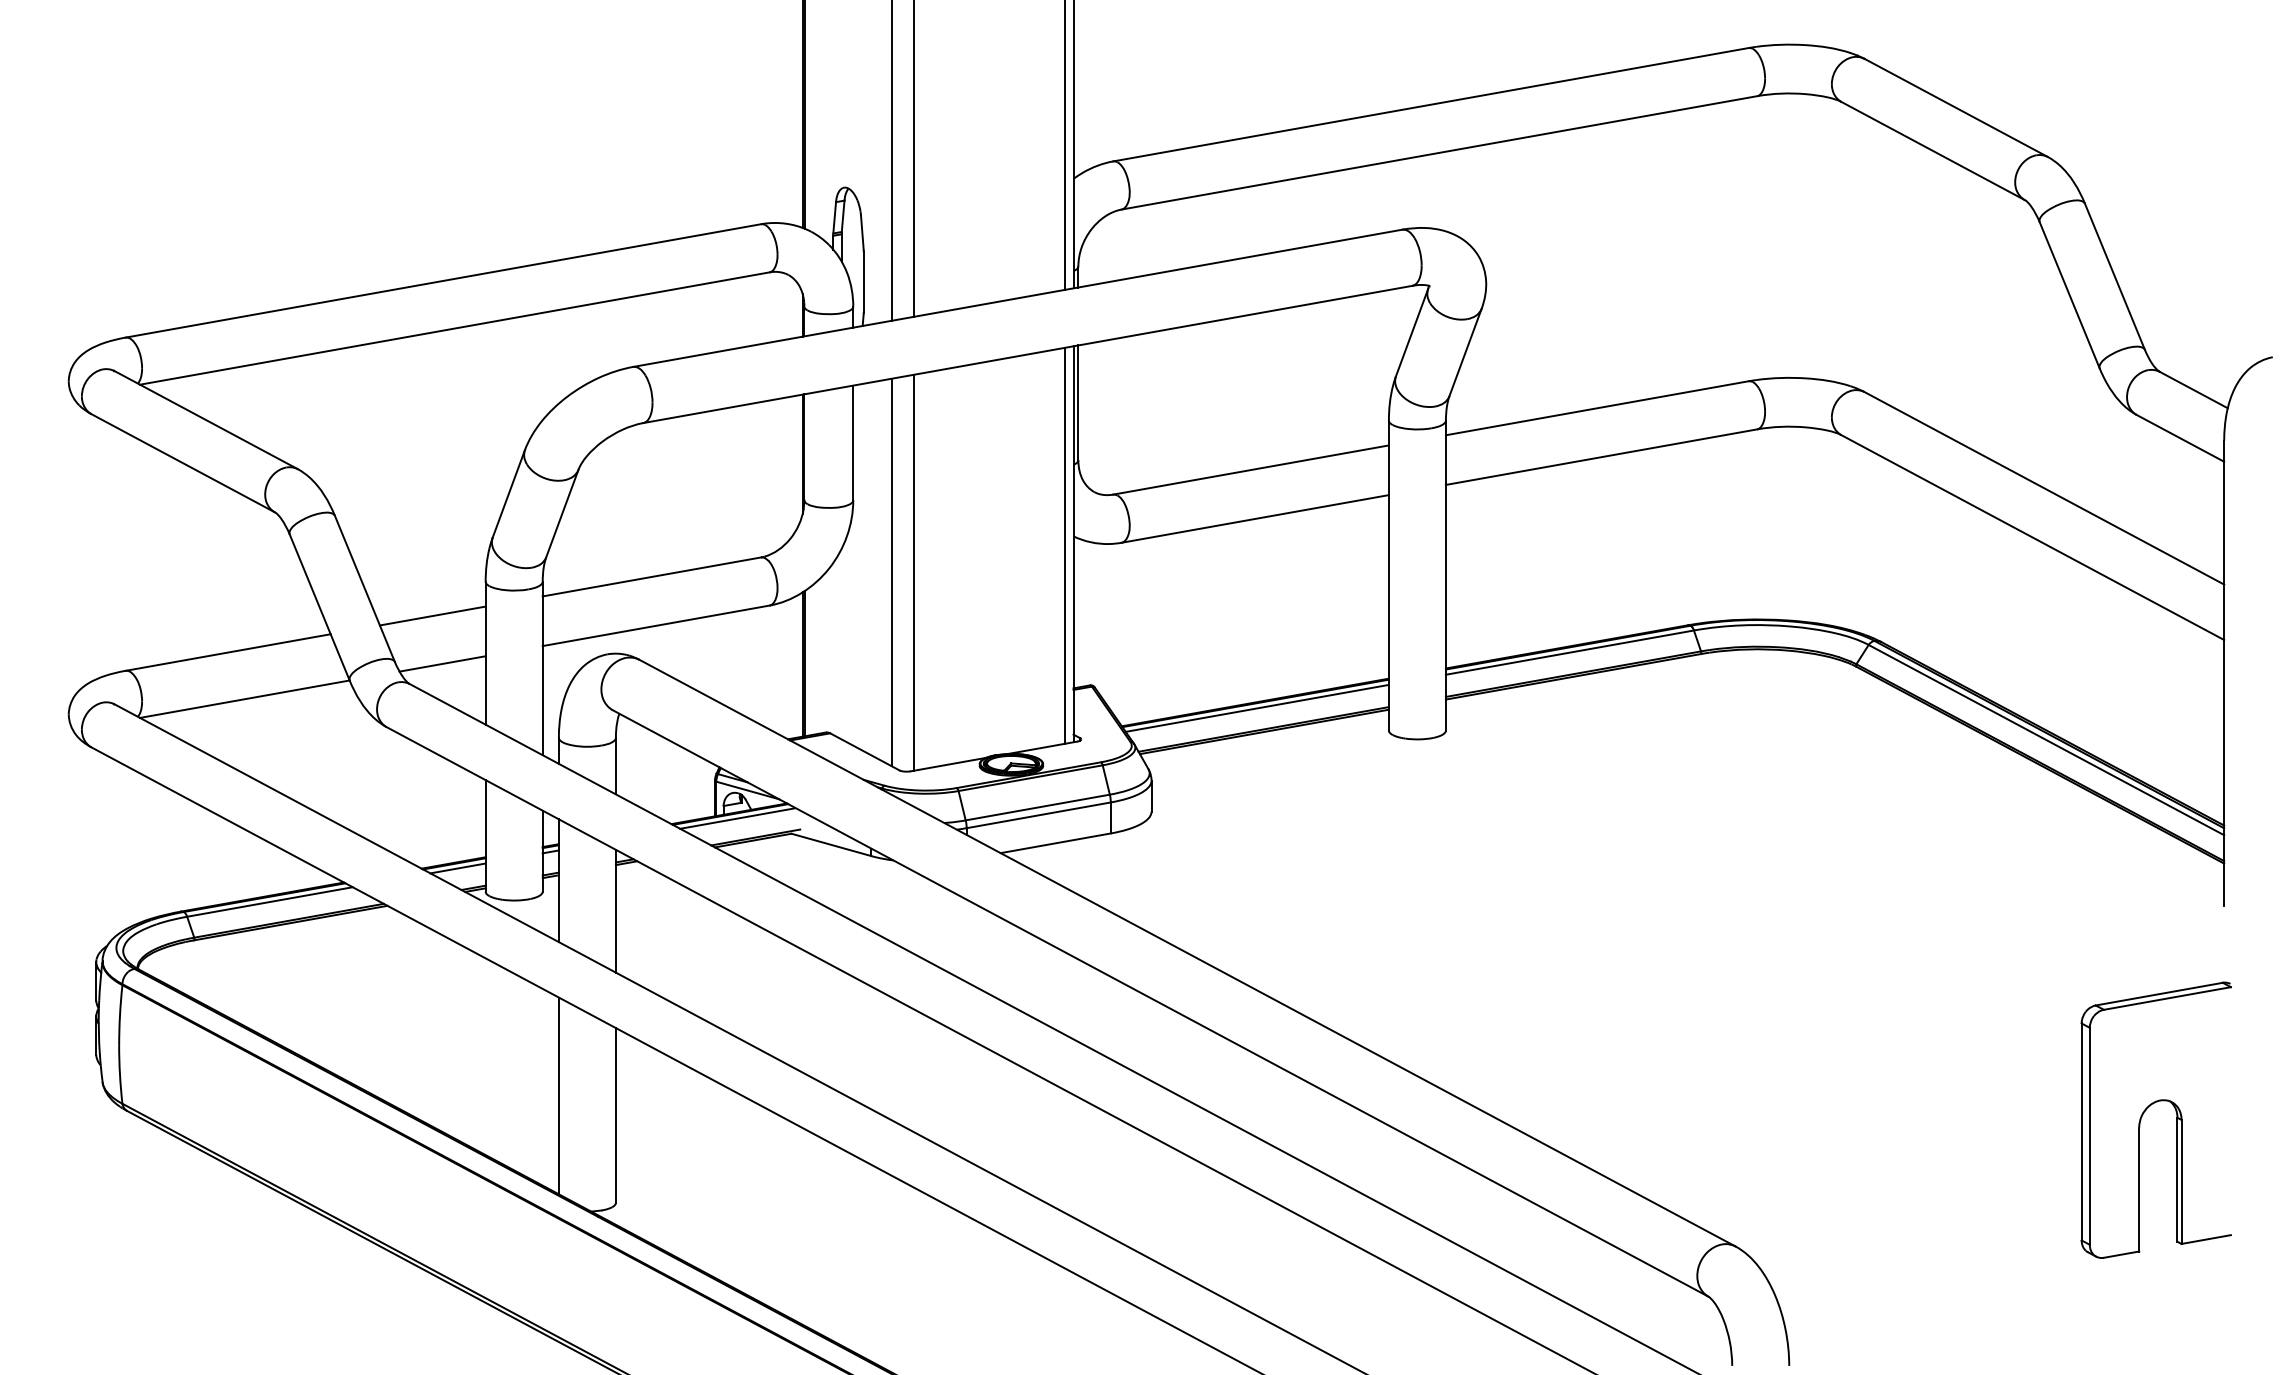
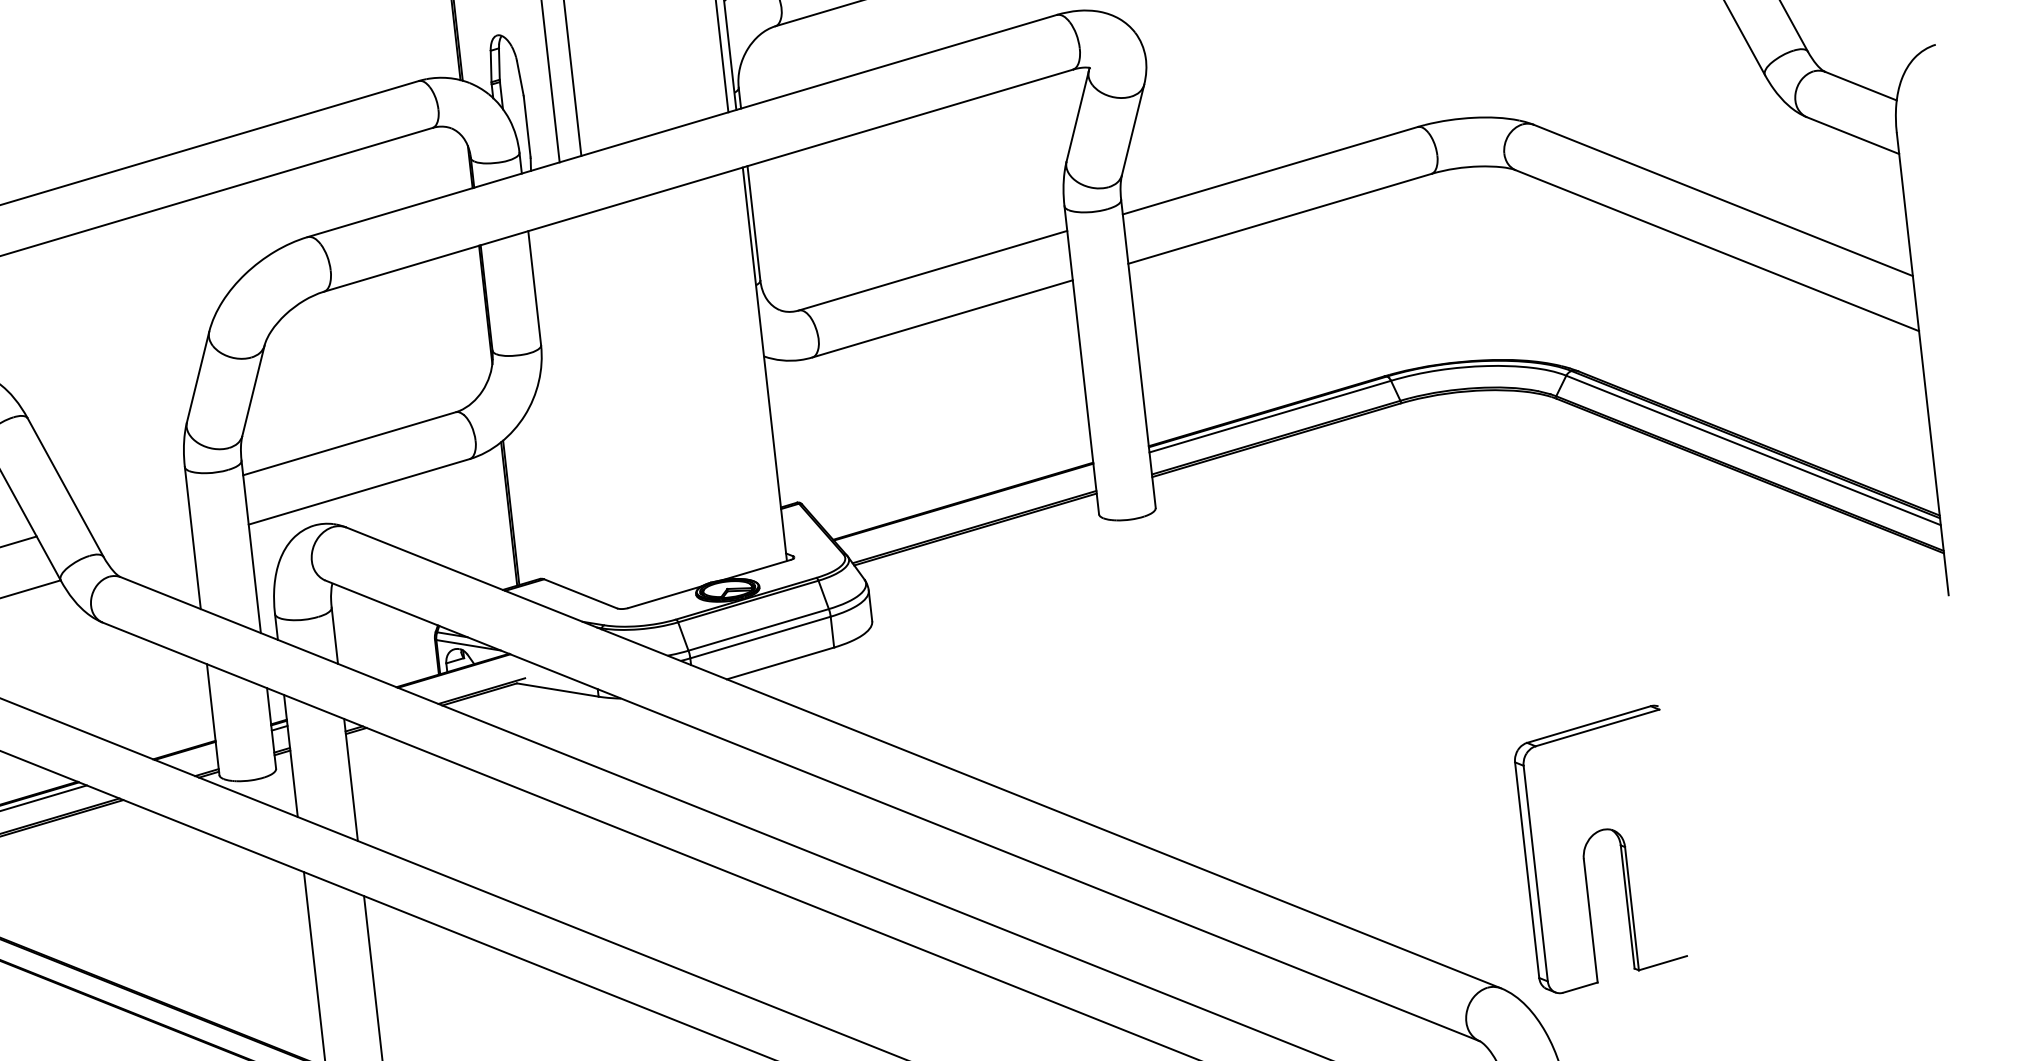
line: (1065, 545) -> (757, 366), removed
line: (892, 572) -> (588, 412), removed
line: (914, 572) -> (609, 410), removed
line: (432, 615) -> (135, 506), removed
line: (442, 663) -> (151, 553), removed
line: (1256, 707) -> (964, 506), removed
line: (737, 818) -> (461, 674), removed
line: (457, 868) -> (188, 755), removed
part: (2144, 1113) -> (1587, 844), moved

